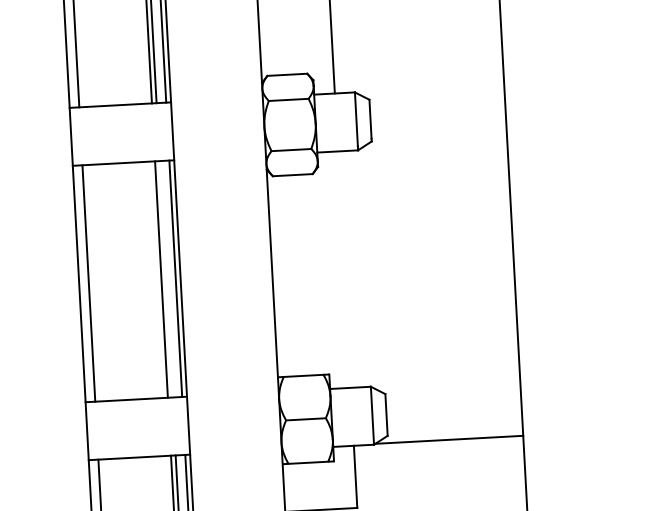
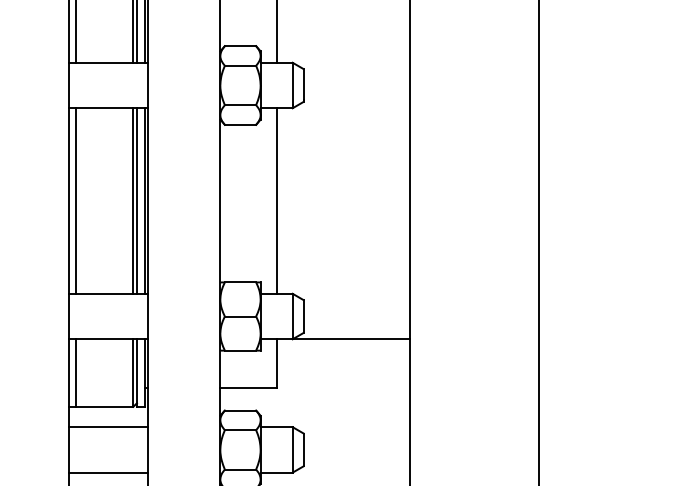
line: (343, 269) -> (276, 200), added
line: (165, 278) -> (136, 200), added

